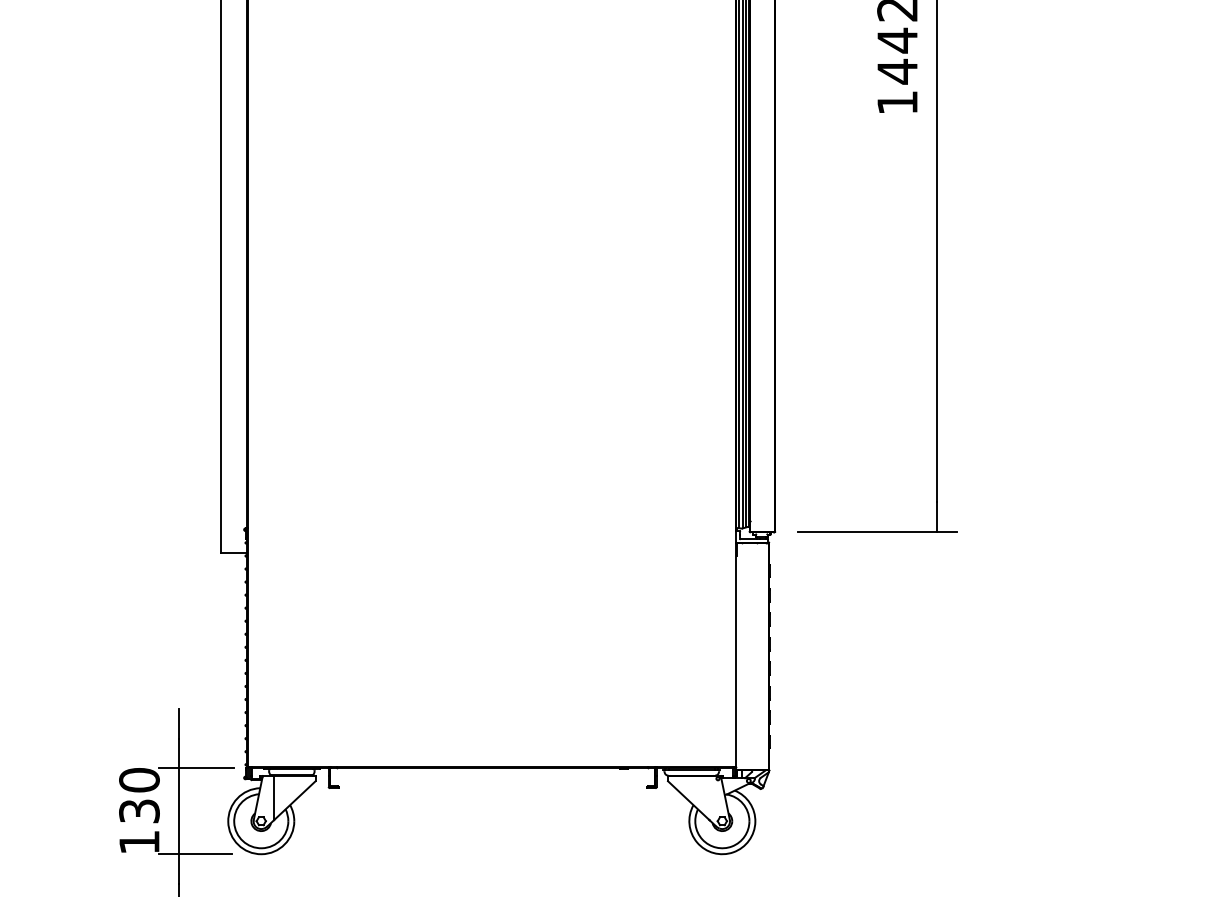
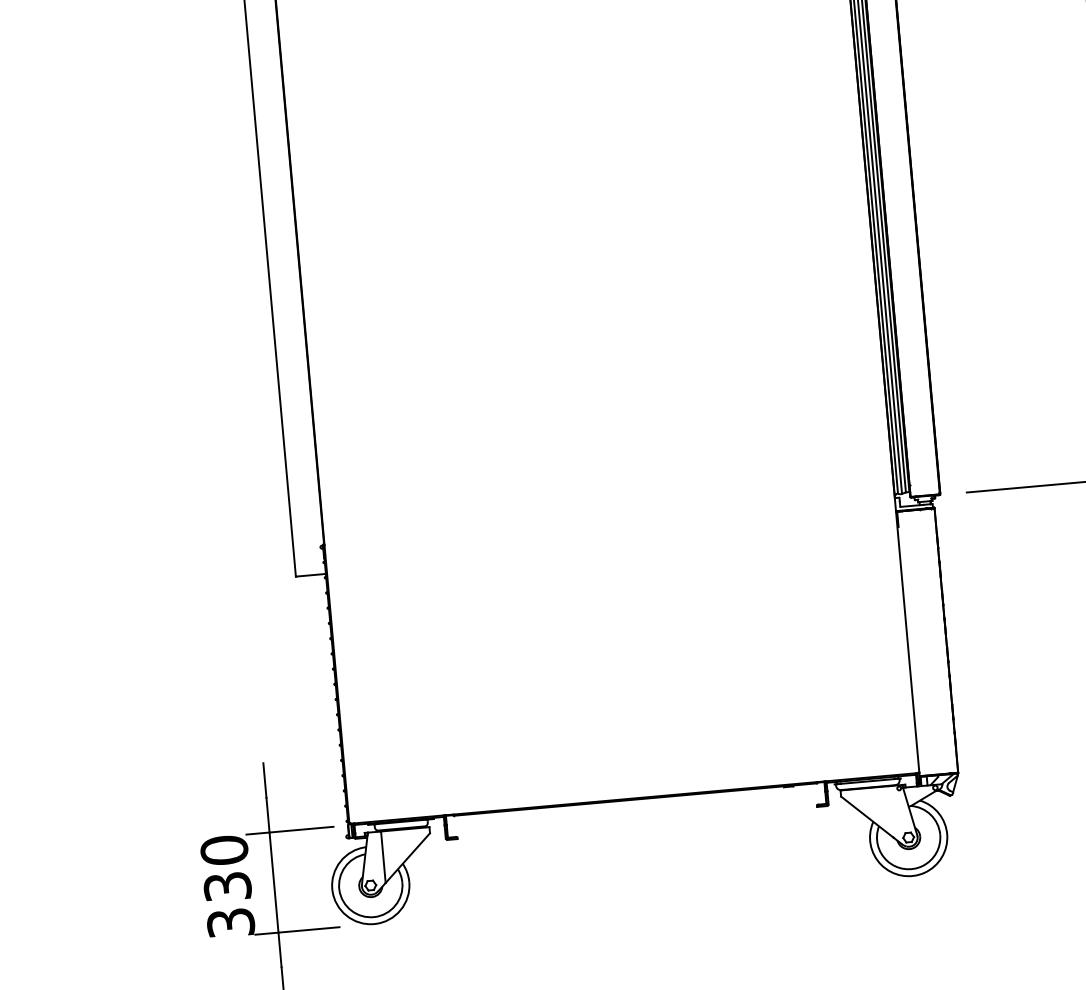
text: (139, 842) -> (230, 923), 130 -> 330

